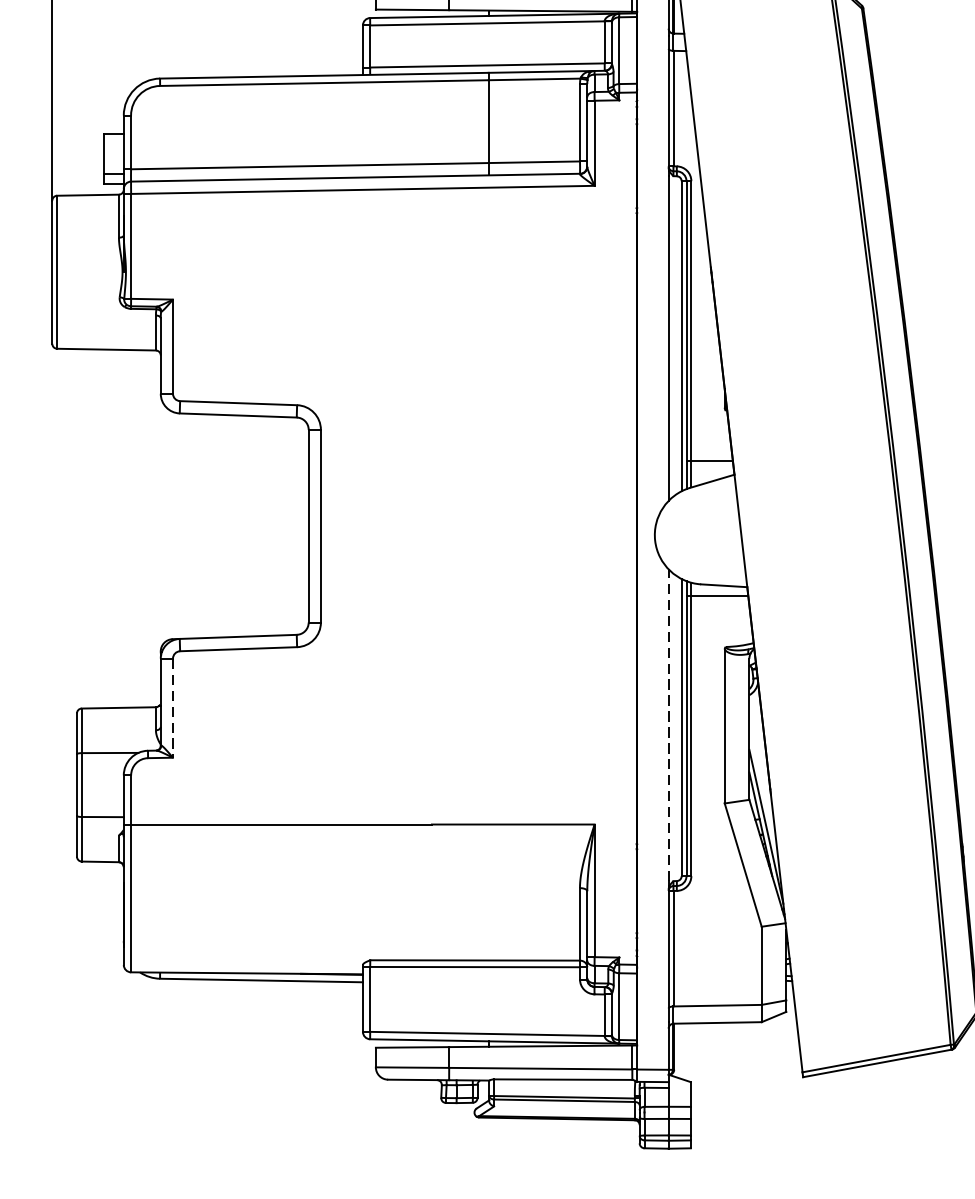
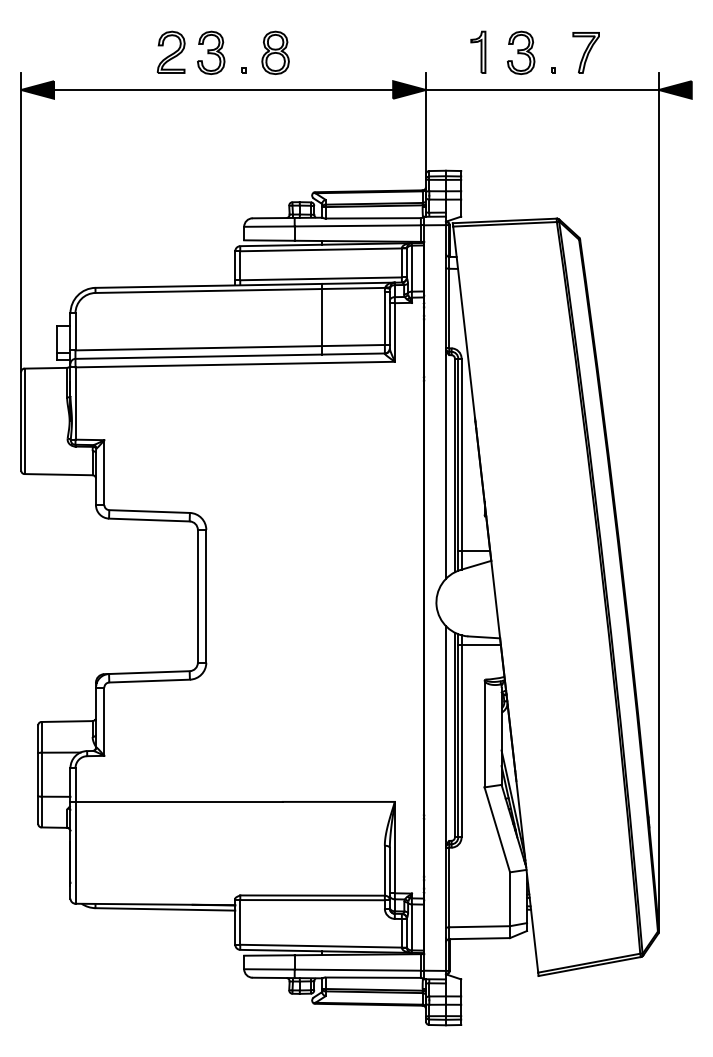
line: (173, 709) -> (104, 722), dashed -> solid
line: (668, 725) -> (445, 733), dashed -> solid

